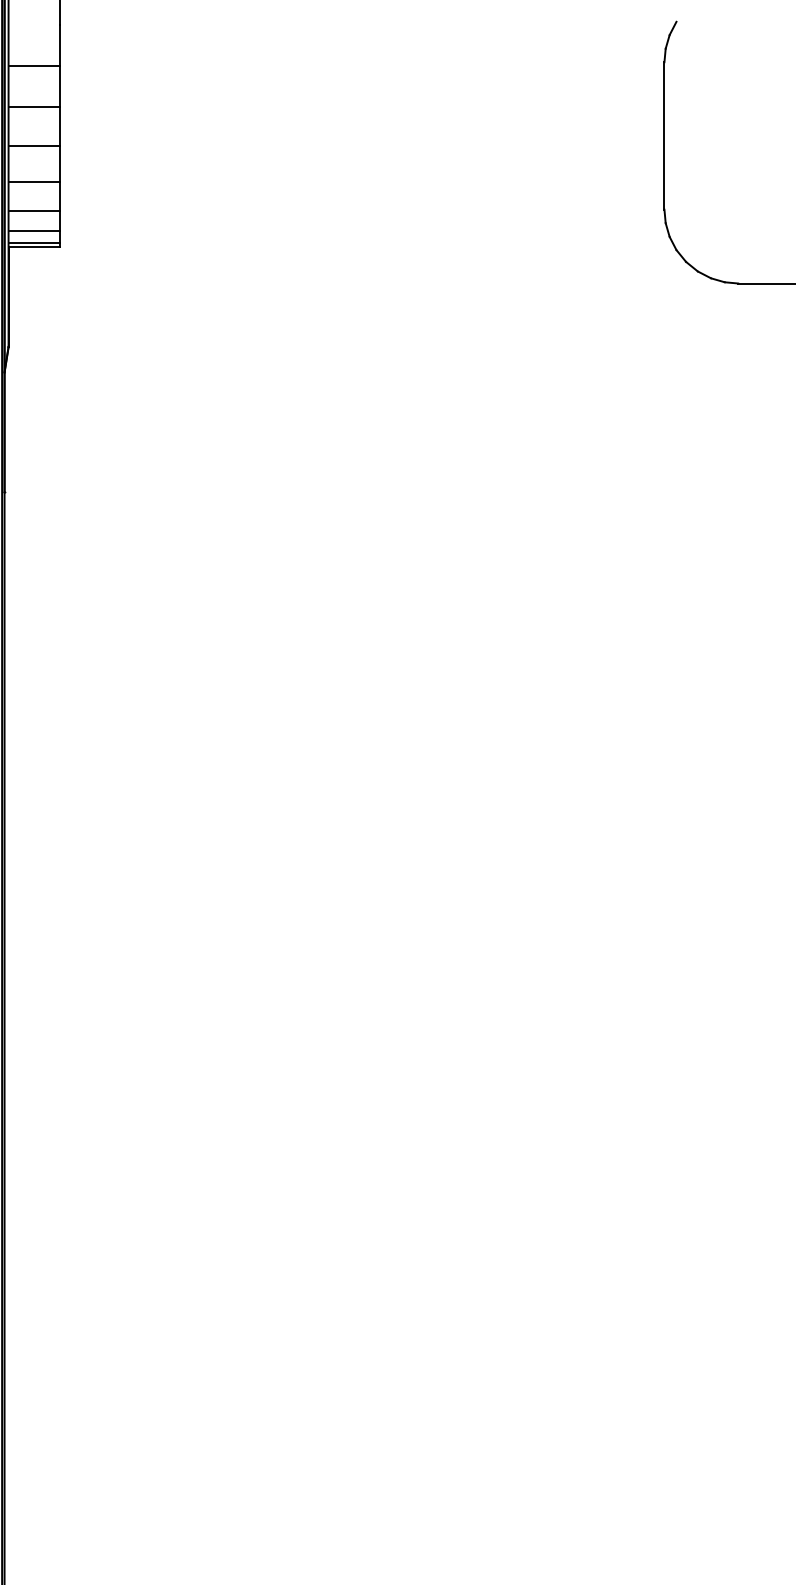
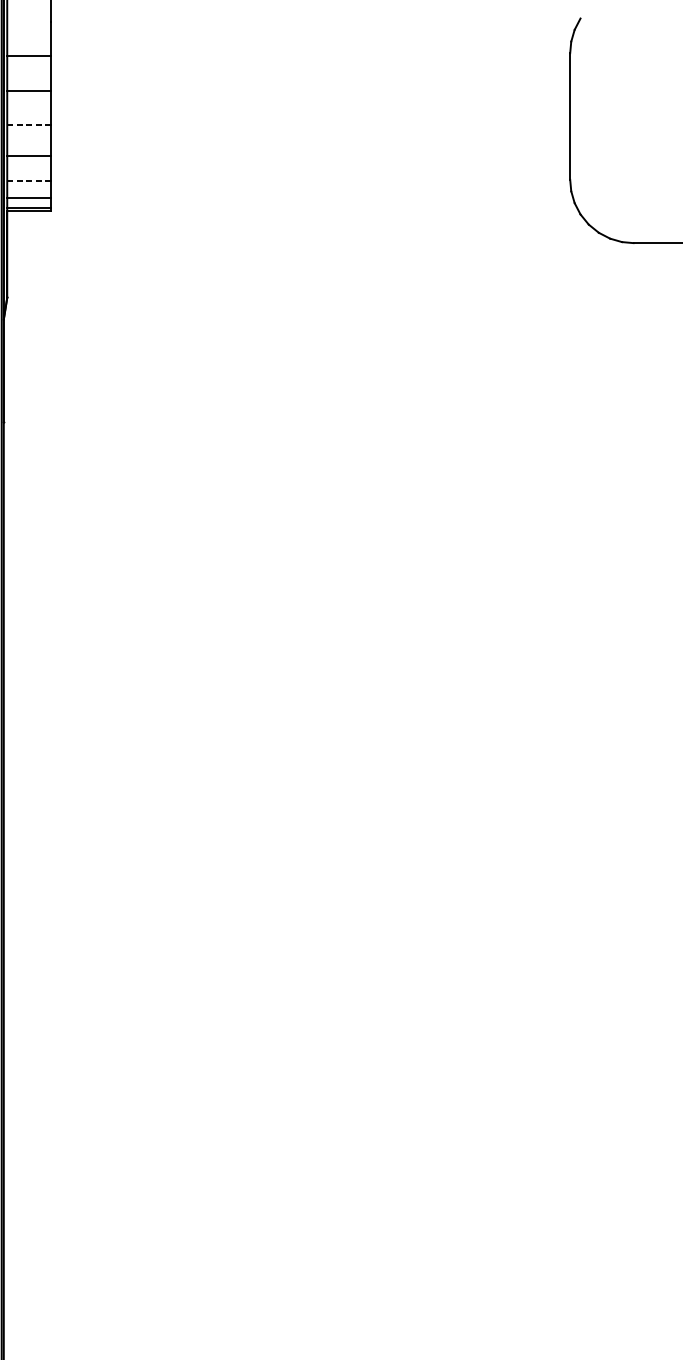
line: (33, 146) -> (28, 125), solid -> dashed
line: (33, 210) -> (28, 180), solid -> dashed

